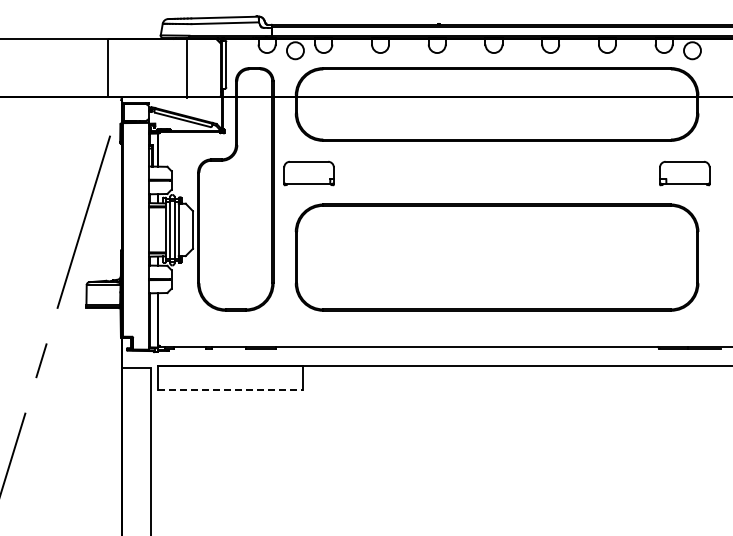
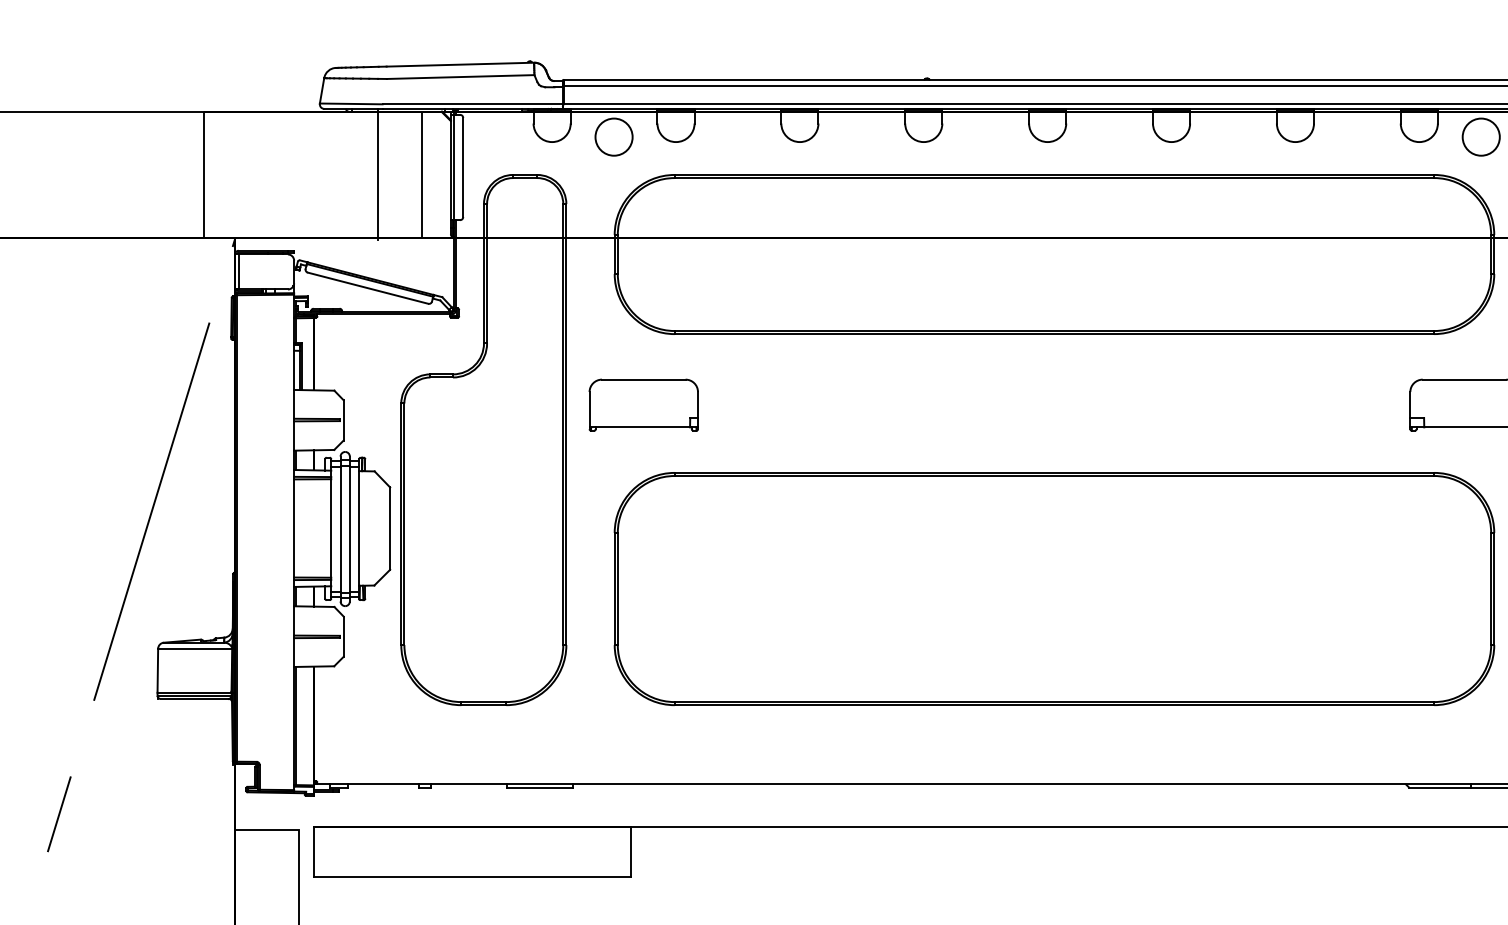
line: (207, 68) -> (421, 175), added
line: (231, 389) -> (474, 877), dashed -> solid

